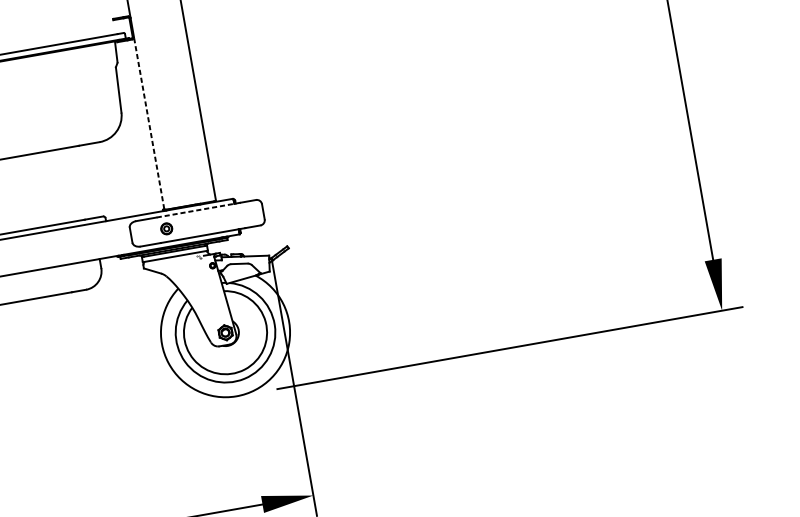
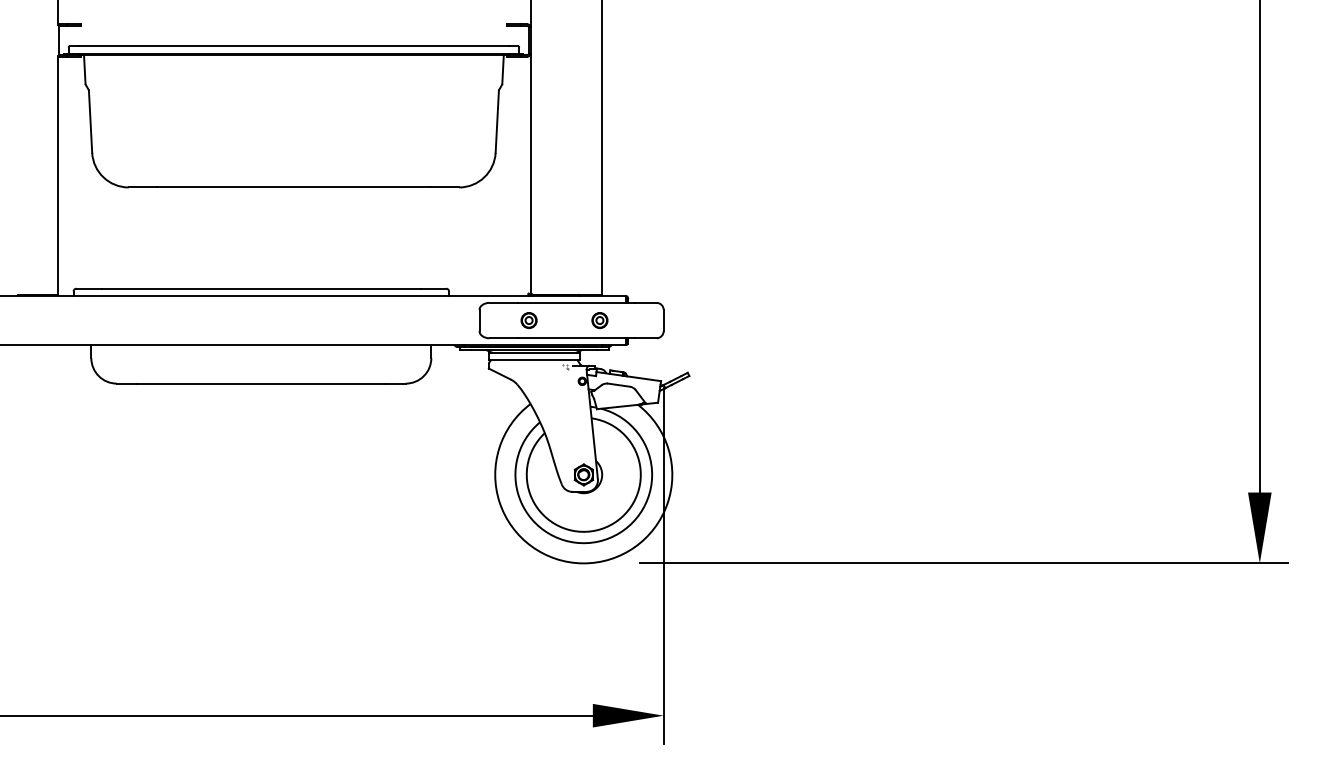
line: (149, 123) -> (530, 173), dashed -> solid
line: (198, 209) -> (576, 302), dashed -> solid
part: (217, 219) -> (599, 320), added

